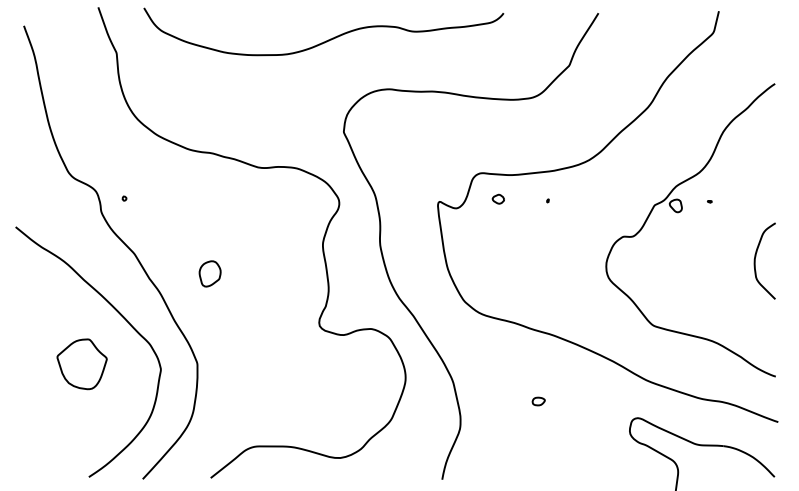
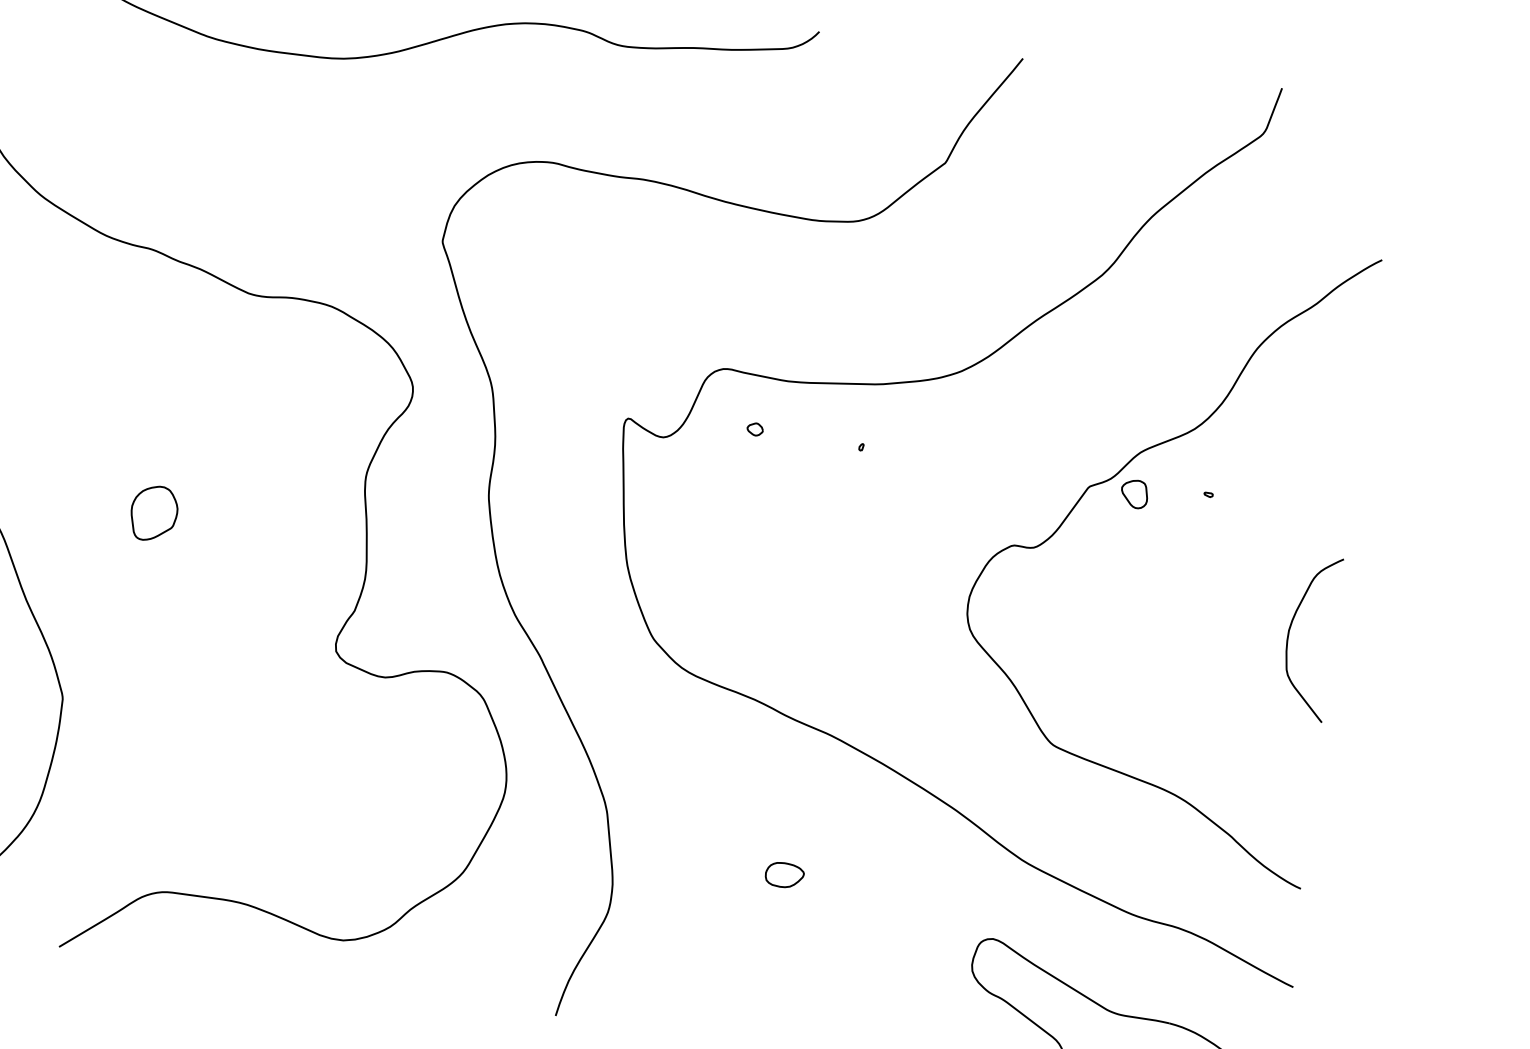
part: (497, 198) -> (753, 427), size x0.62
part: (209, 273) -> (152, 512), moved
part: (538, 401) -> (784, 875), size x1.43

